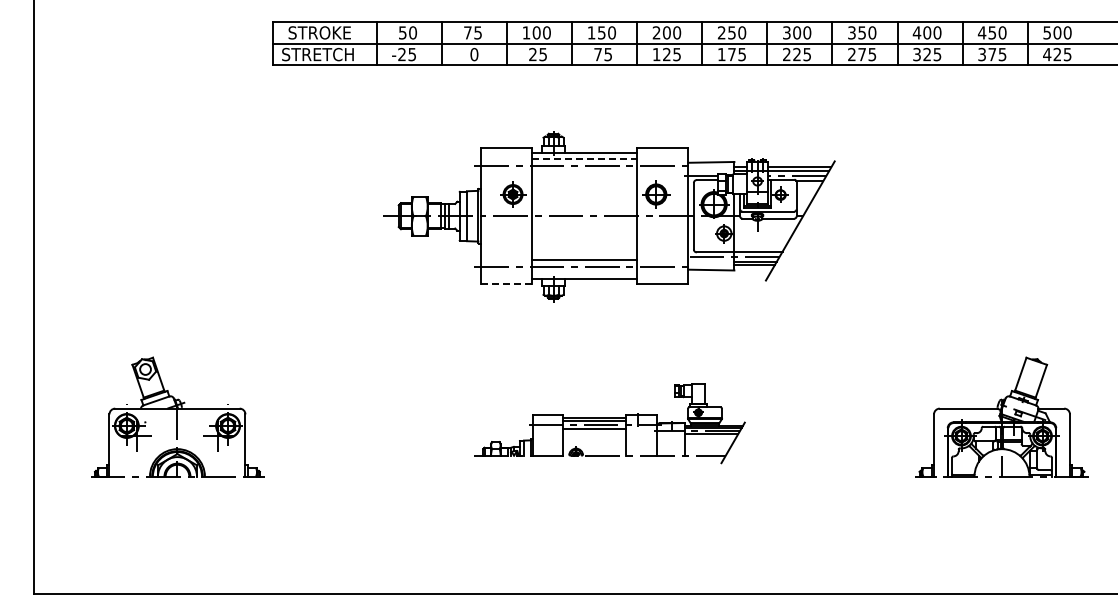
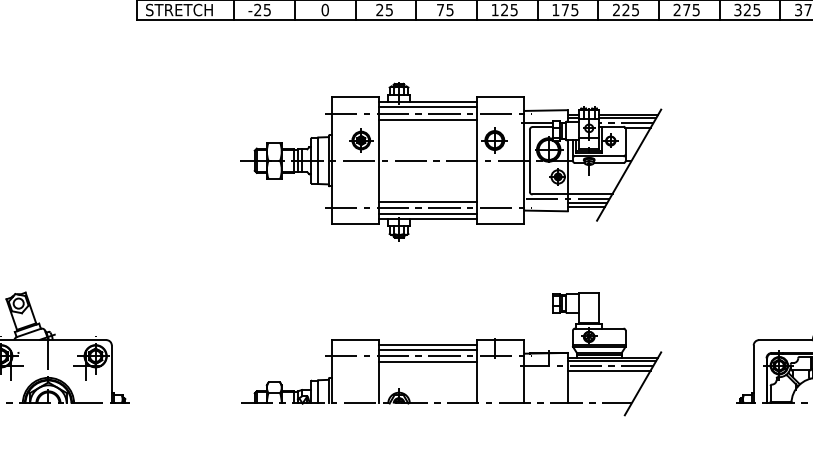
line: (584, 159) -> (427, 107), dashed -> solid
line: (584, 172) -> (427, 119), added
line: (584, 273) -> (427, 214), added
line: (507, 284) -> (356, 224), dashed -> solid
part: (609, 423) -> (451, 353), size x1.67

